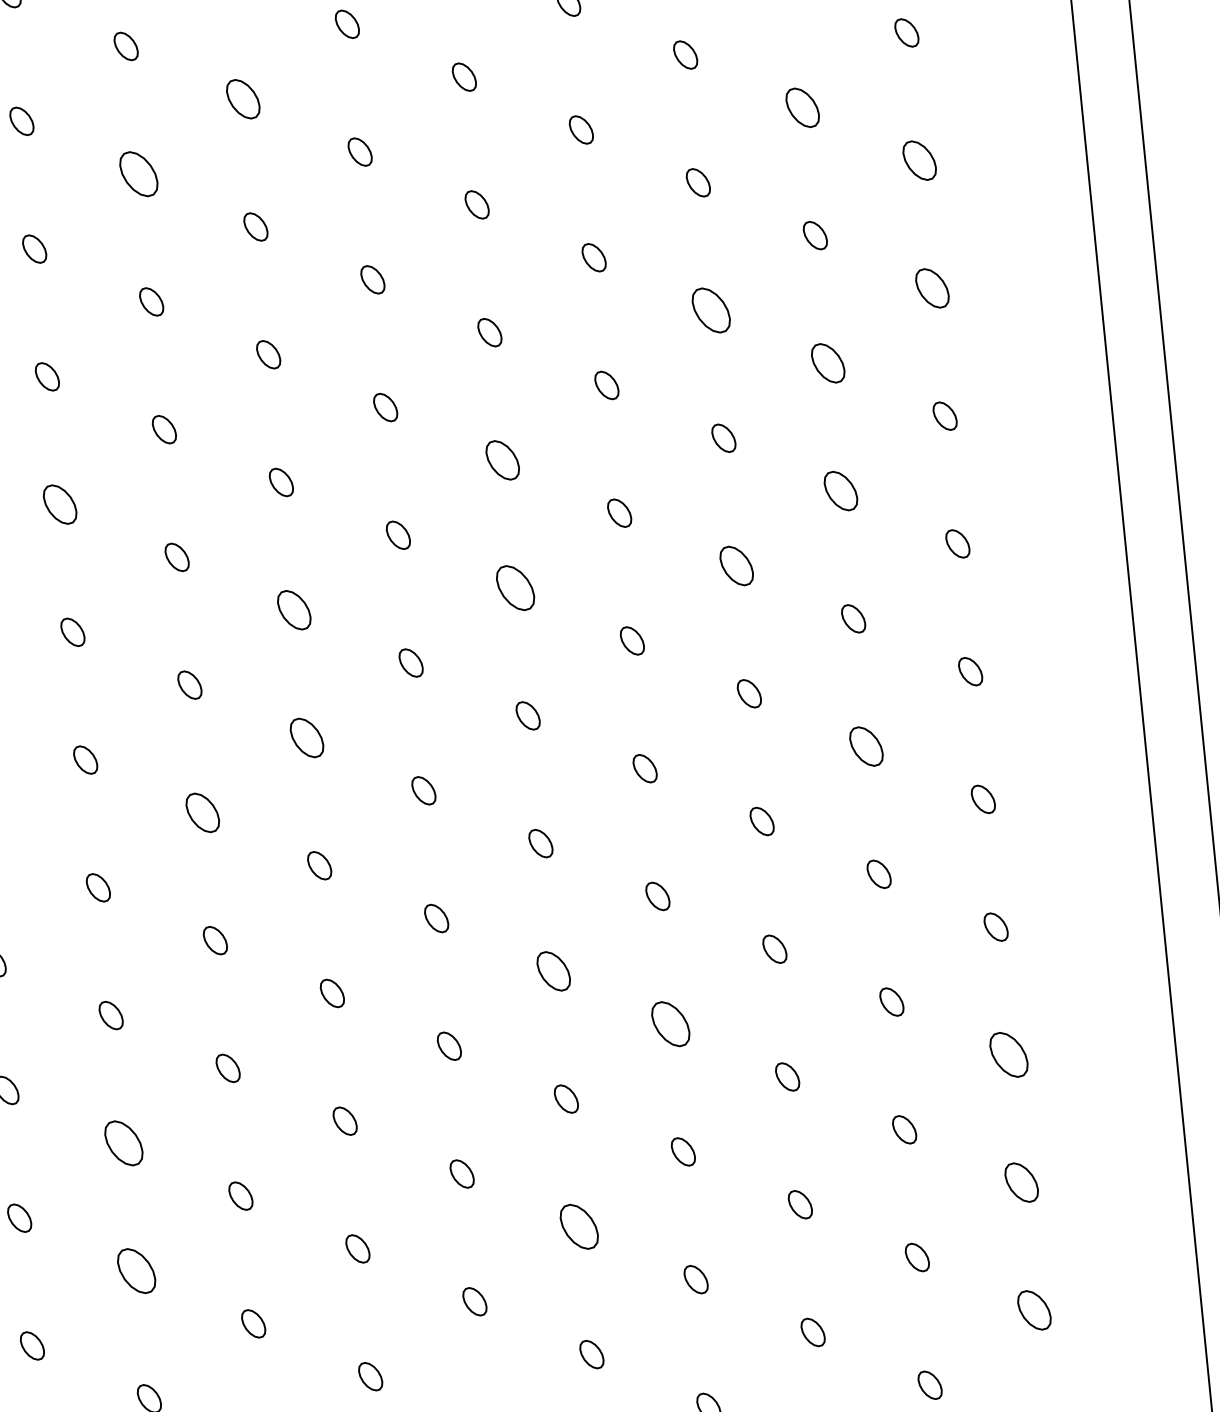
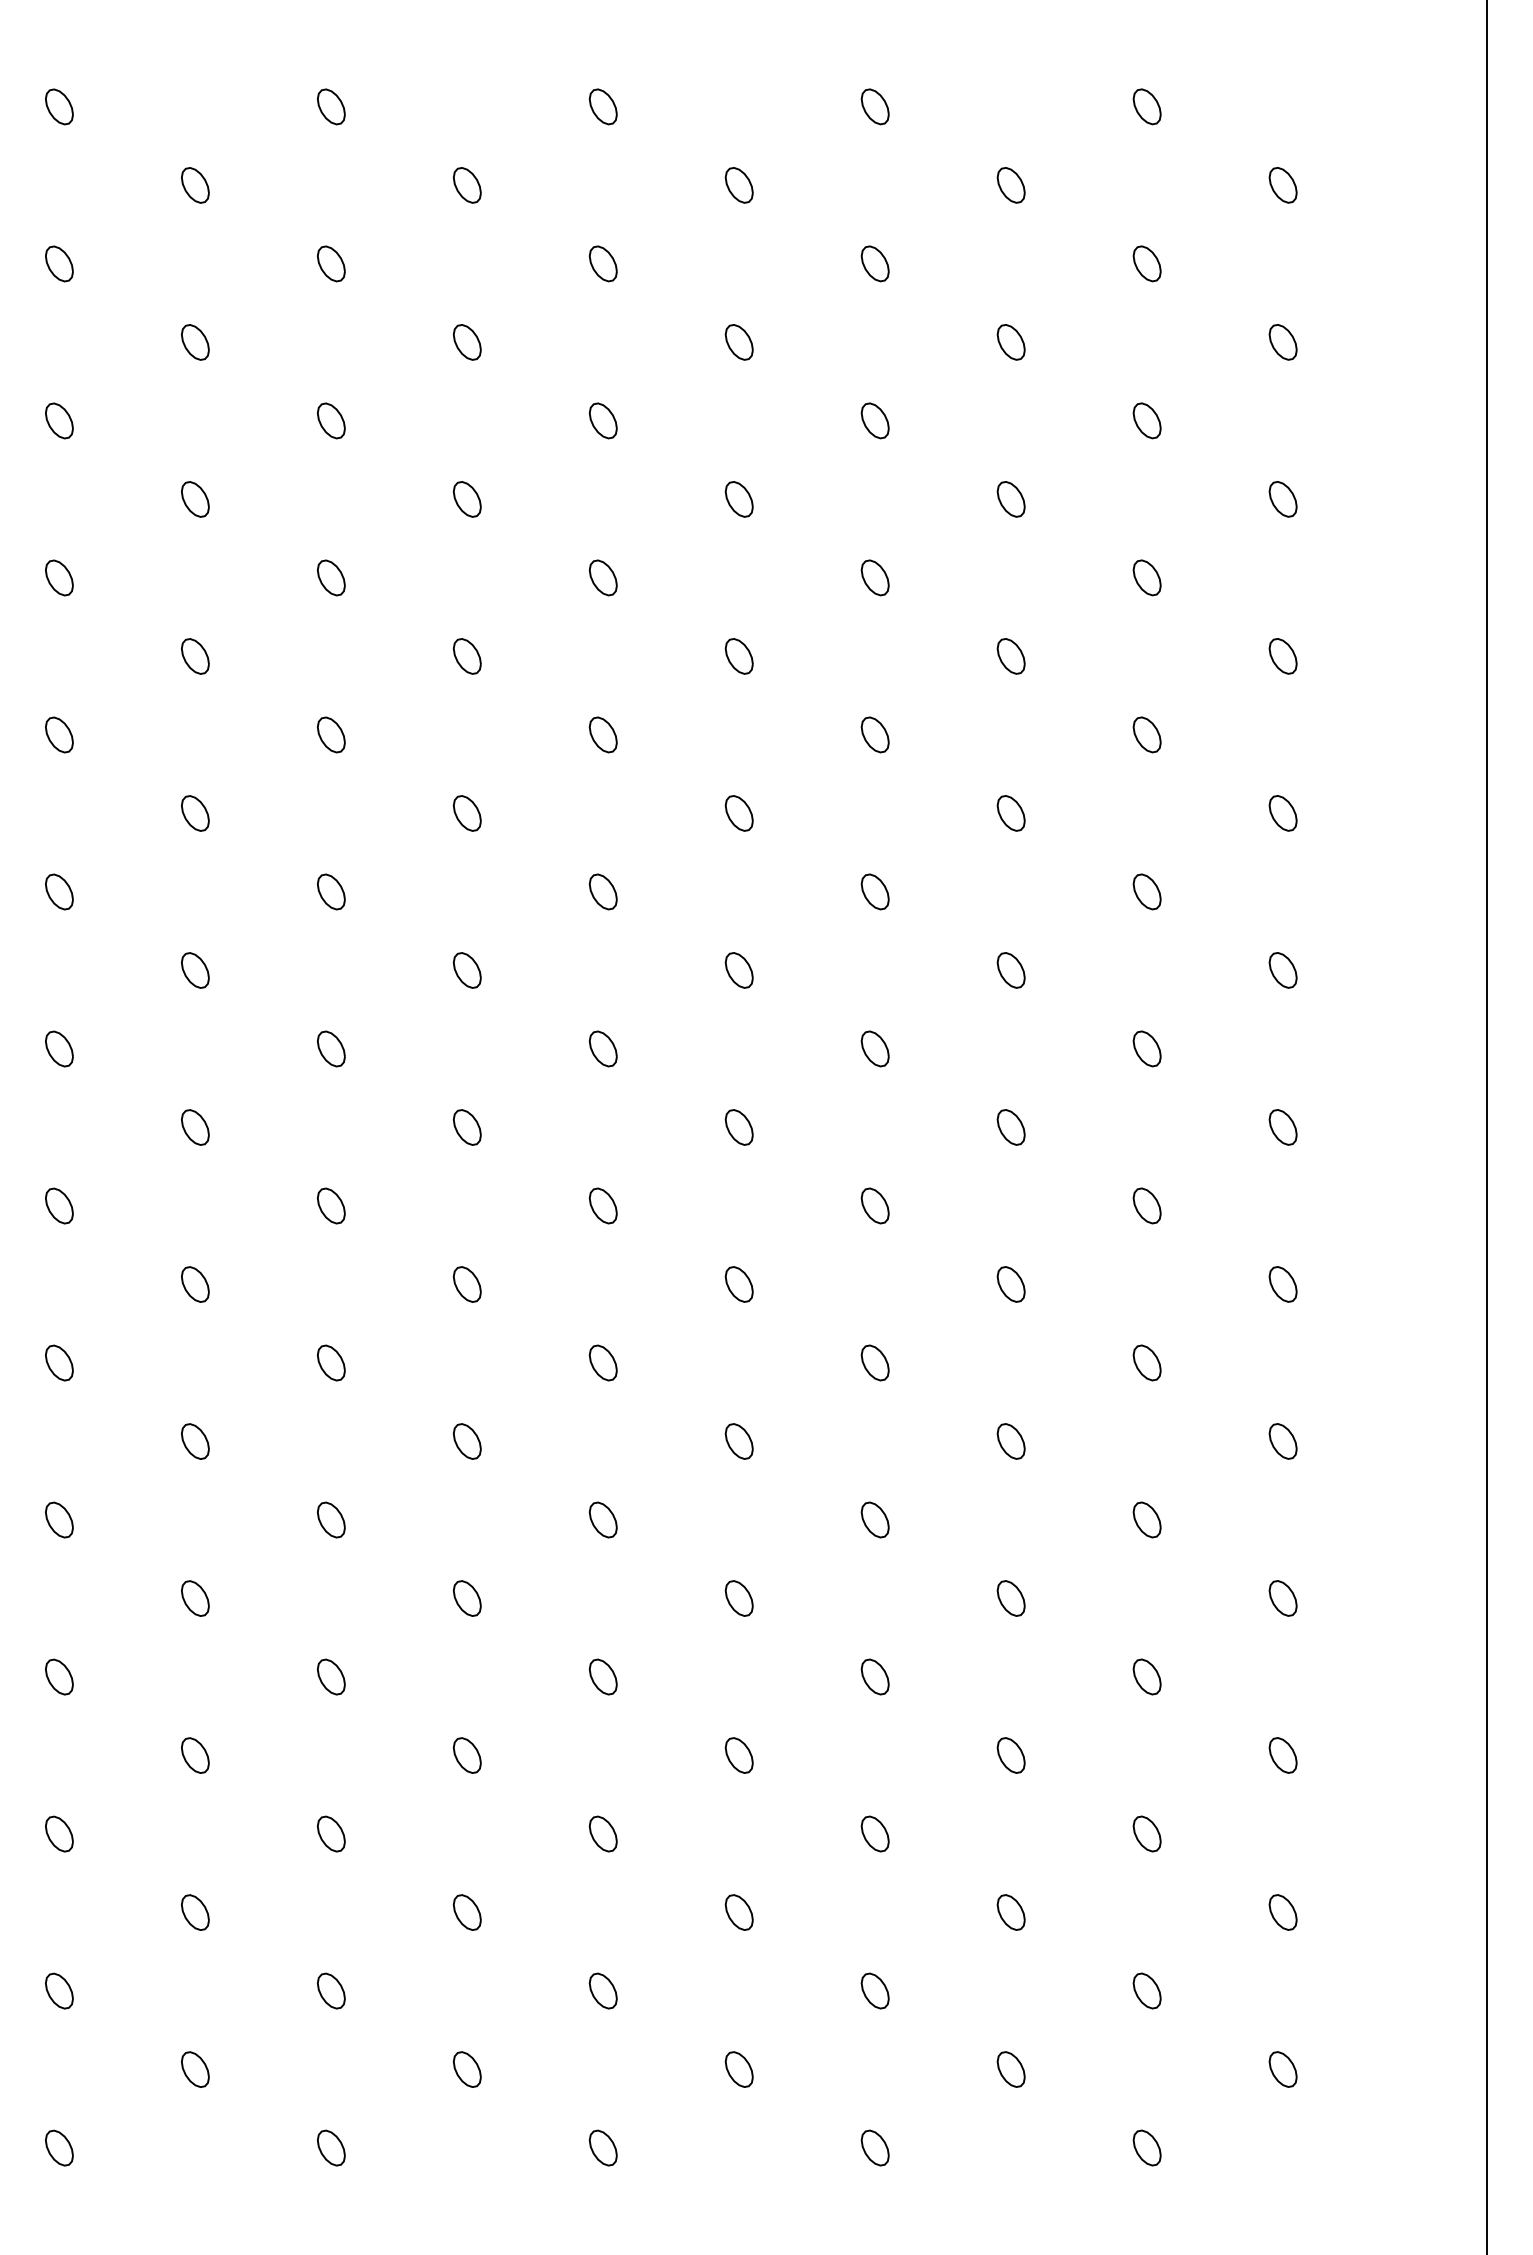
part: (242, 99) -> (466, 499), size x0.71
part: (802, 107) -> (1146, 577), size x0.71
part: (919, 160) -> (1282, 656), size x0.71
part: (139, 173) -> (331, 577), size x0.62
part: (931, 288) -> (1282, 813), size x0.71
part: (710, 310) -> (1010, 813), size x0.62
part: (827, 363) -> (1146, 891), size x0.71
part: (502, 460) -> (738, 970), size x0.71
part: (840, 490) -> (1146, 1048), size x0.71
part: (60, 504) -> (195, 970), size x0.71
part: (736, 566) -> (1010, 1127), size x0.71
part: (514, 588) -> (738, 1127), size x0.62
part: (293, 610) -> (466, 1127), size x0.71
part: (306, 738) -> (466, 1284), size x0.71
part: (865, 746) -> (1146, 1362), size x0.71
part: (201, 812) -> (330, 1362), size x0.71
part: (553, 971) -> (738, 1598), size x0.71
part: (670, 1023) -> (874, 1676), size x0.62
part: (1008, 1054) -> (1282, 1755), size x0.62
part: (124, 1143) -> (195, 1755), size x0.62
part: (1021, 1182) -> (1282, 1912), size x0.71
part: (578, 1226) -> (738, 1912), size x0.62
part: (136, 1270) -> (195, 1912), size x0.62
part: (1033, 1310) -> (1282, 2069), size x0.71

